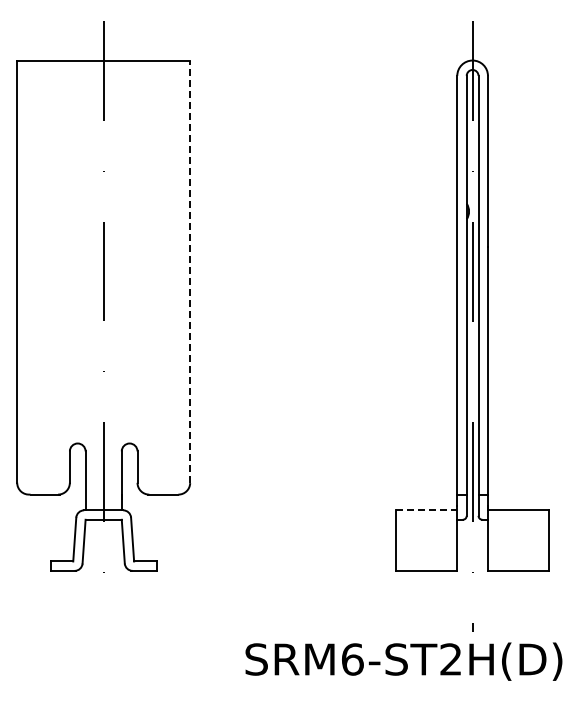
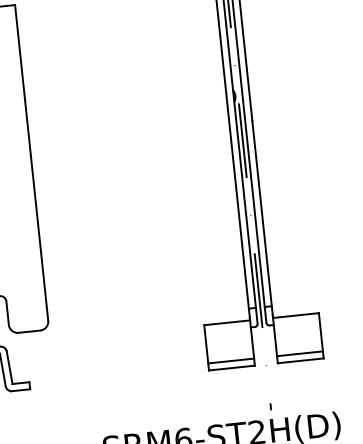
line: (190, 271) -> (31, 162), dashed -> solid
line: (426, 510) -> (227, 322), dashed -> solid
line: (426, 561) -> (231, 361), added
line: (518, 561) -> (299, 353), added

